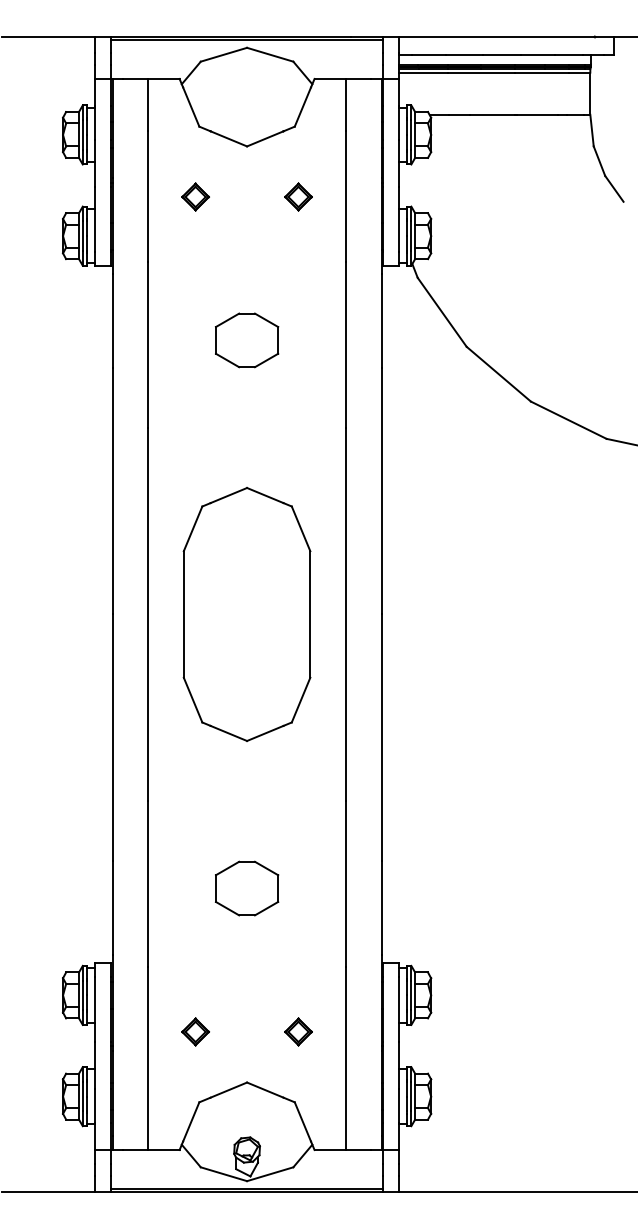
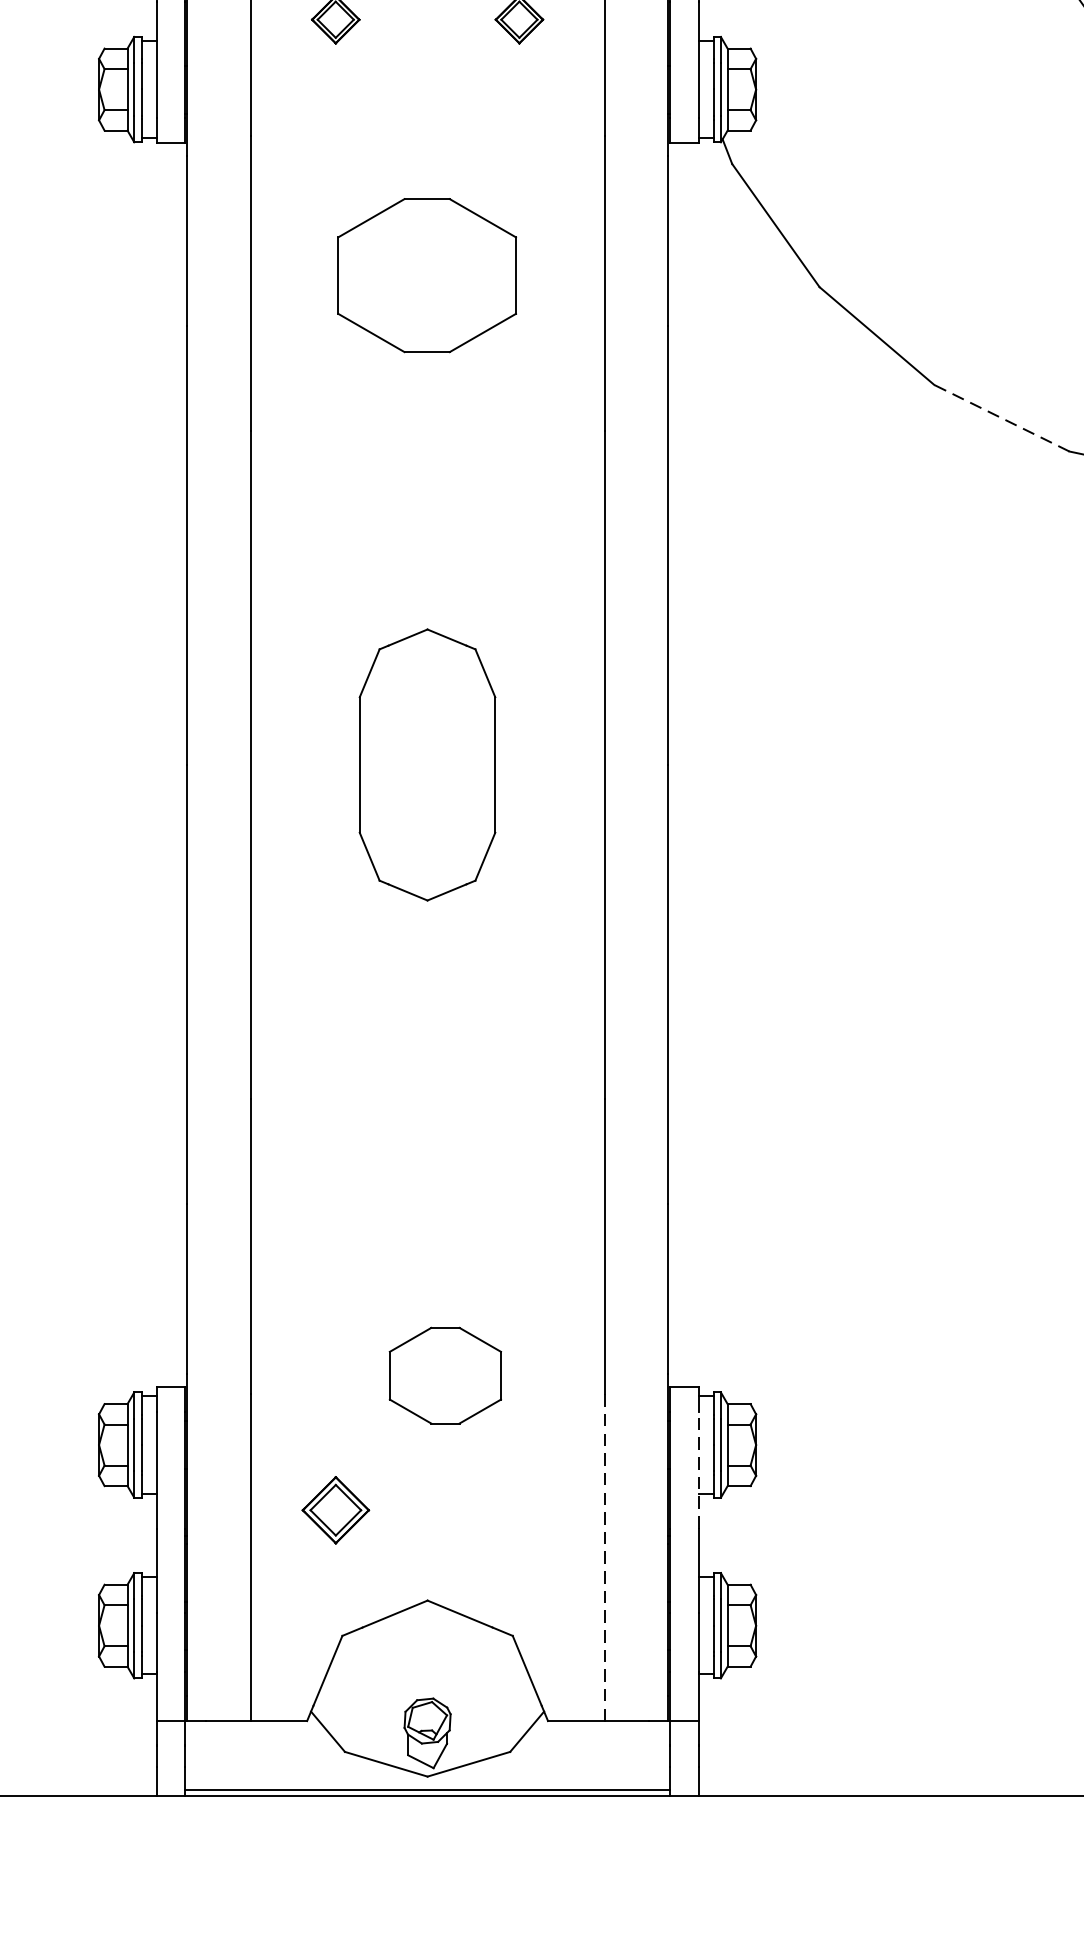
part: (247, 340) -> (428, 275), size x1.6
line: (568, 420) -> (1001, 418), solid -> dashed
part: (246, 614) -> (426, 765), size x0.6
part: (247, 888) -> (446, 1375), moved
line: (398, 1009) -> (697, 1470), solid -> dashed
part: (195, 1031) -> (335, 1509), size x1.4
part: (298, 1031) -> (519, 1509), removed
line: (346, 1058) -> (605, 1557), solid -> dashed

